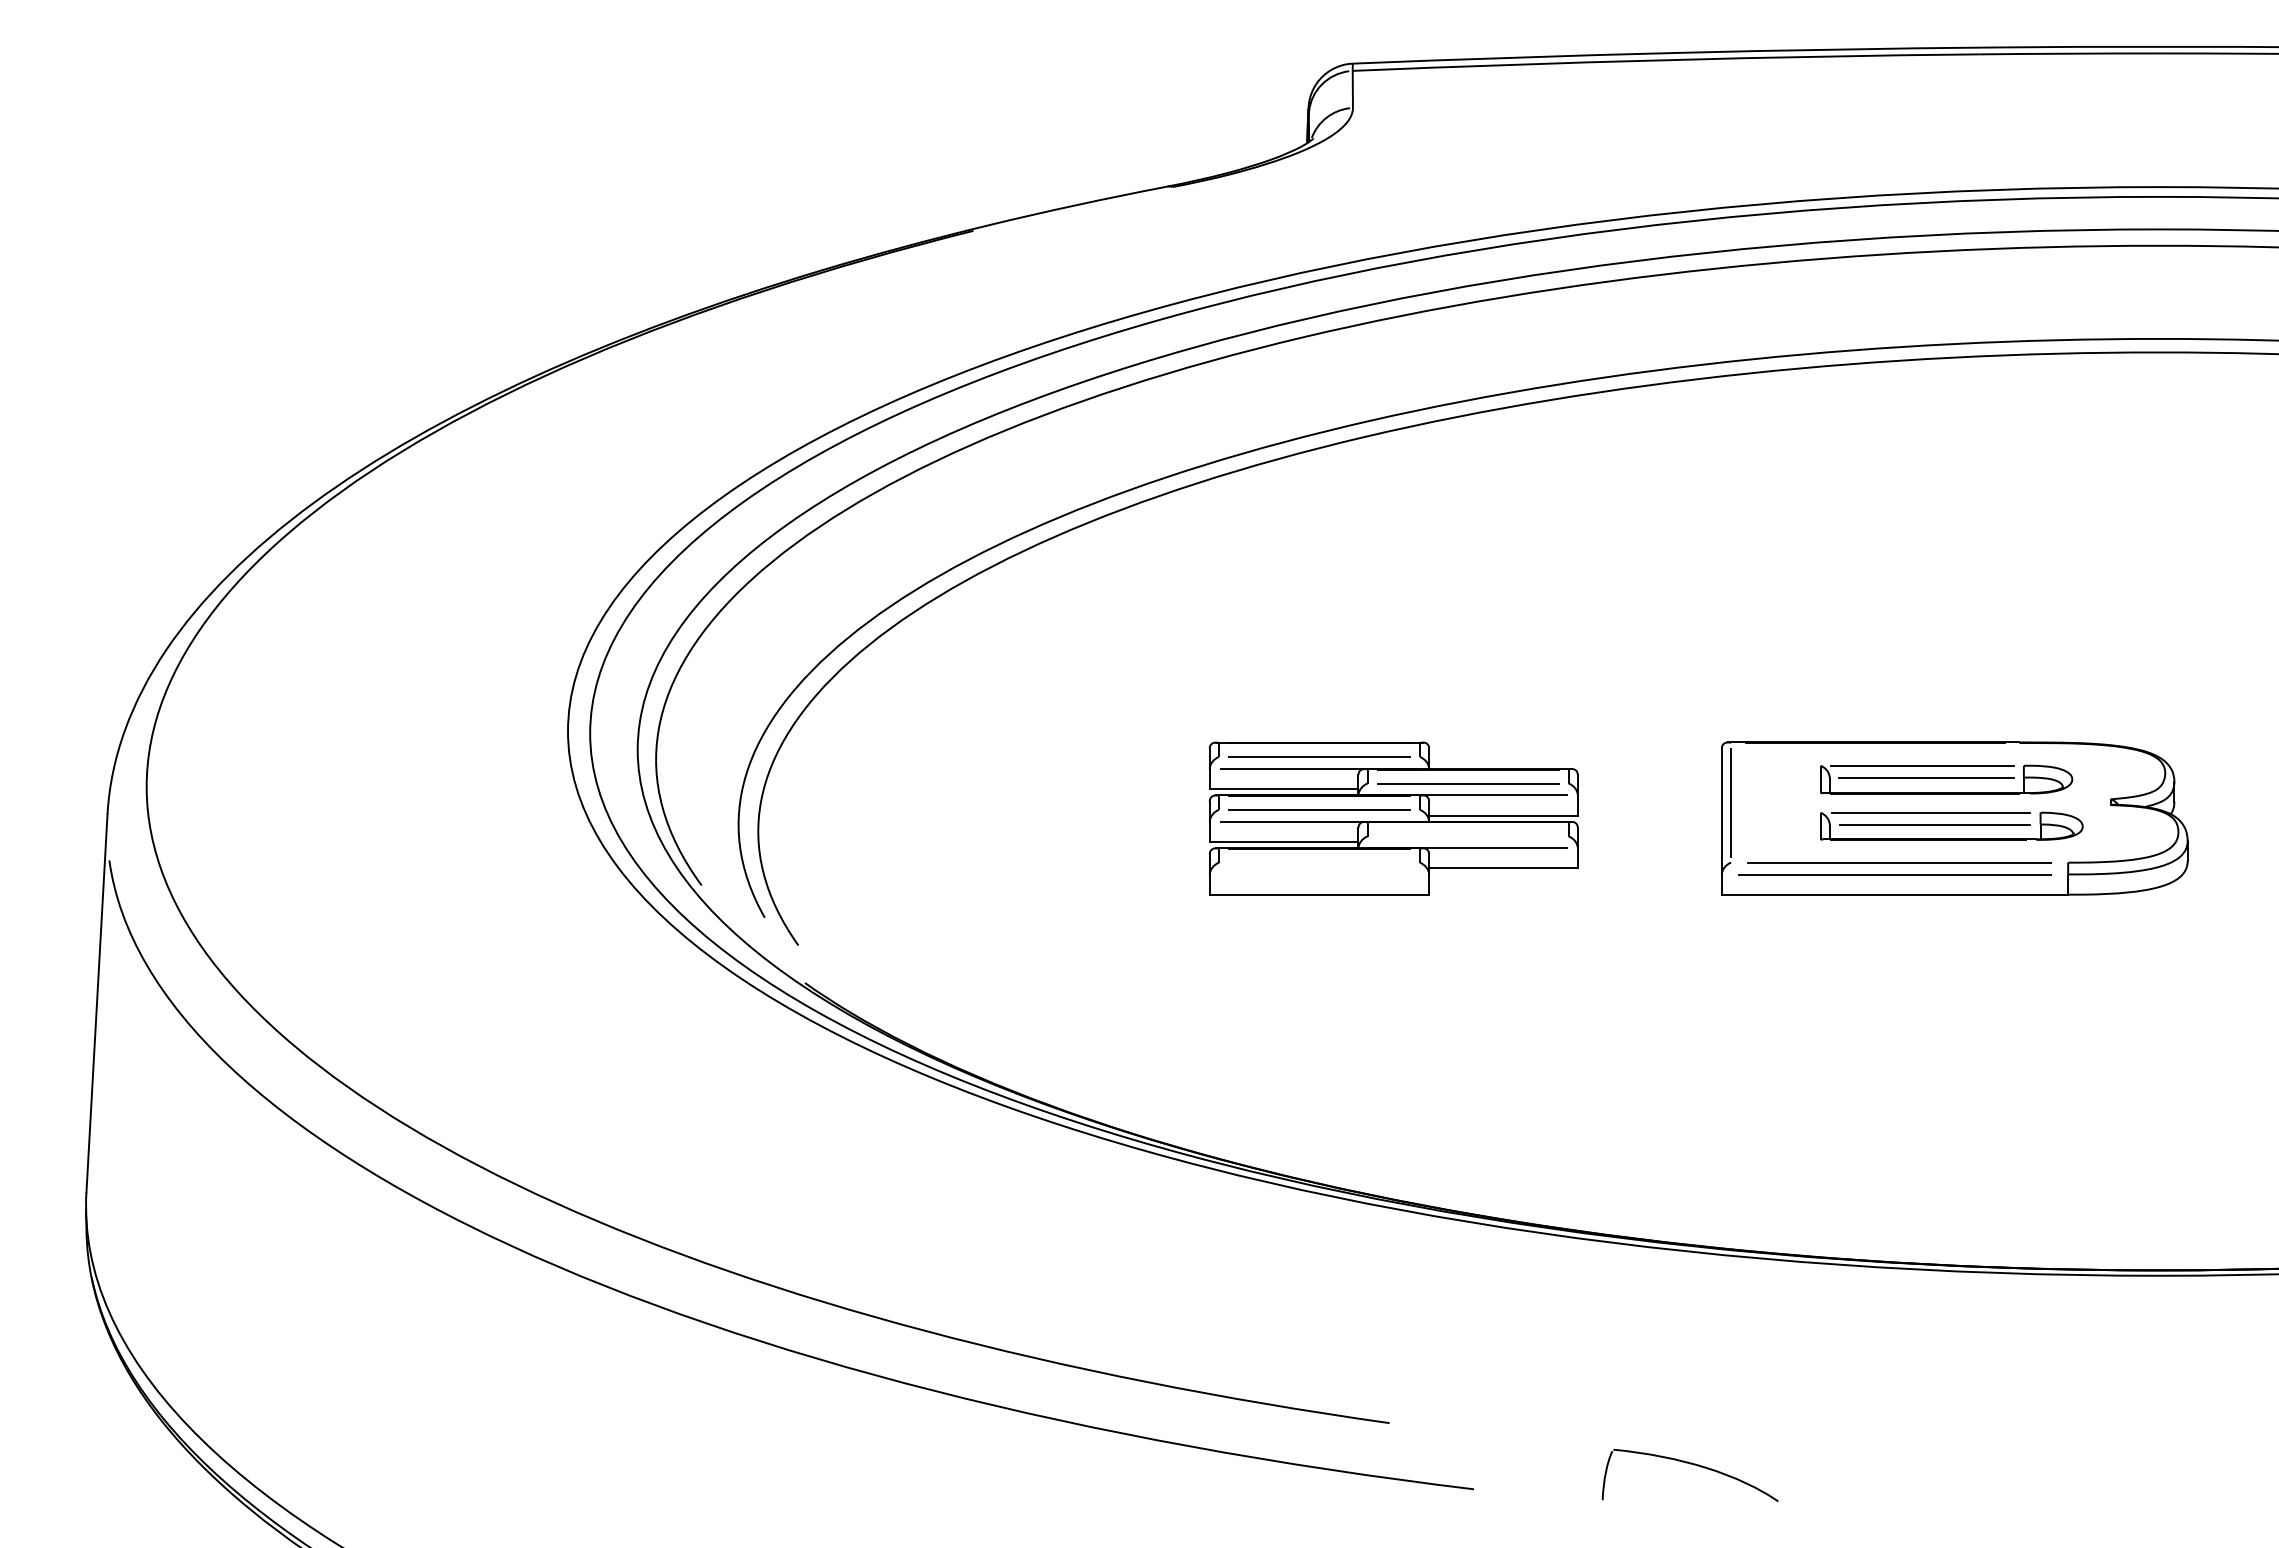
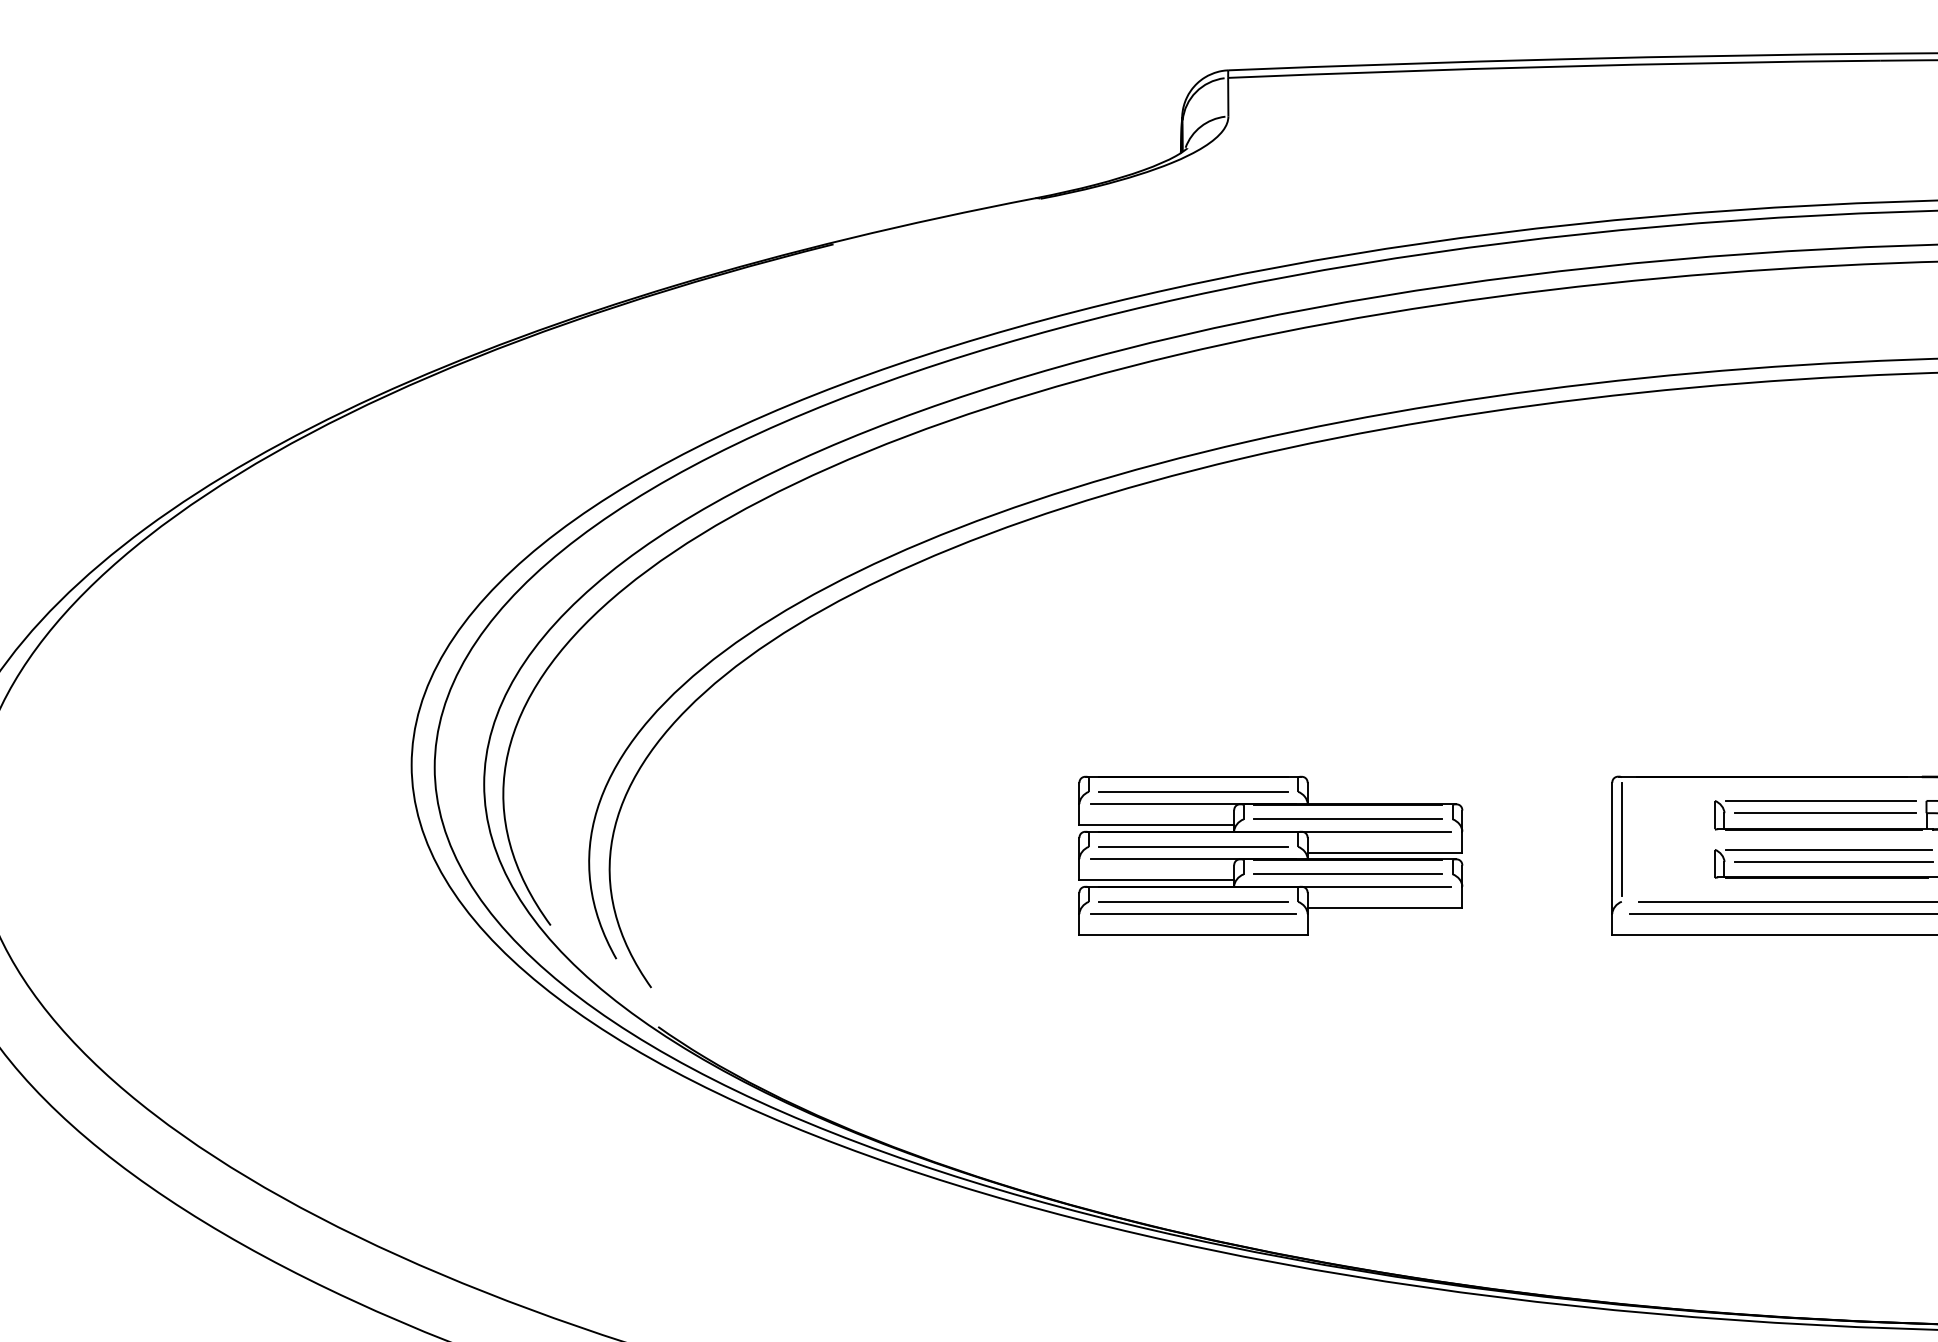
line: (1468, 835) -> (1348, 873), added
line: (1319, 862) -> (1193, 901), added
line: (1319, 874) -> (1193, 914), added

